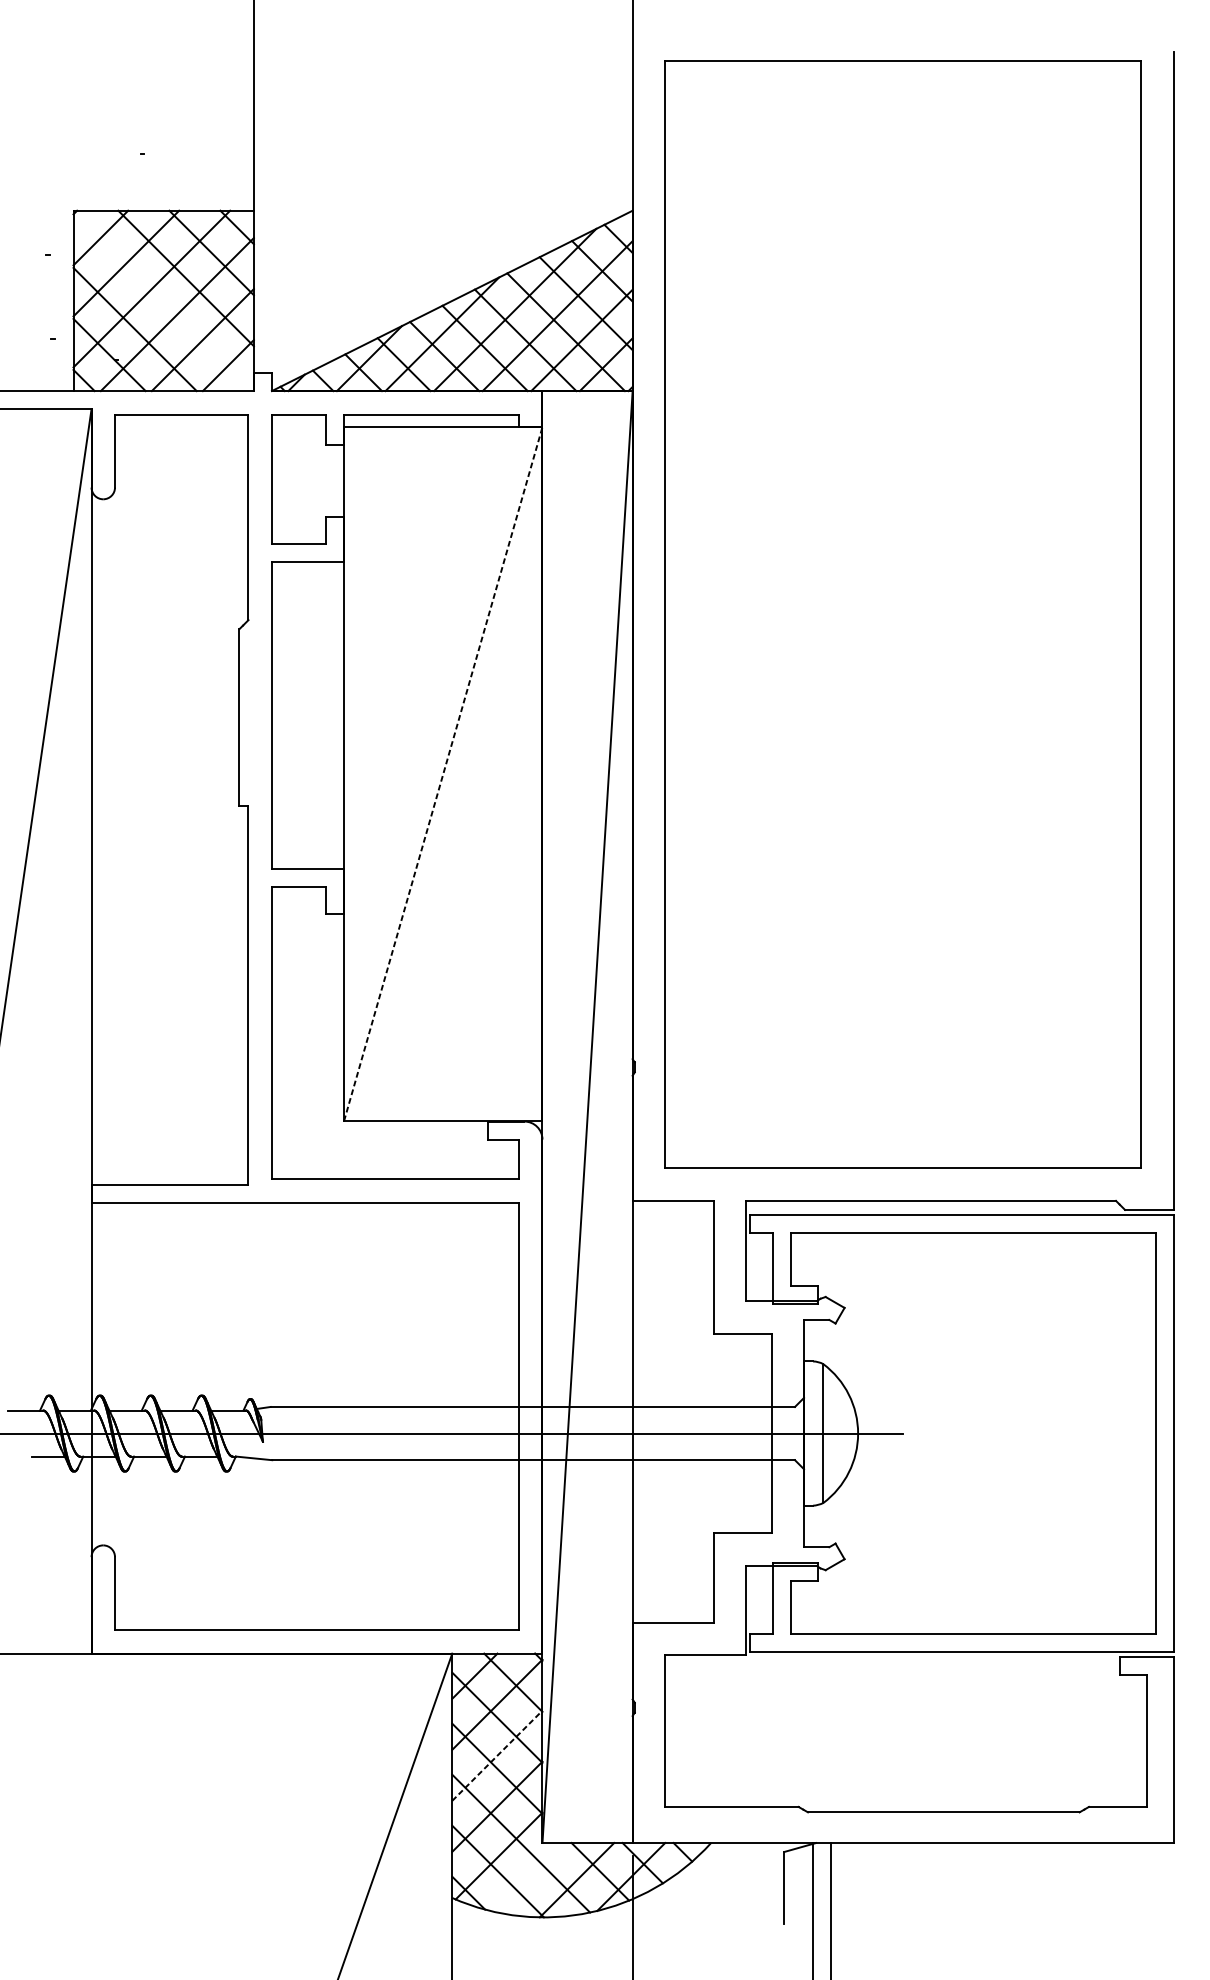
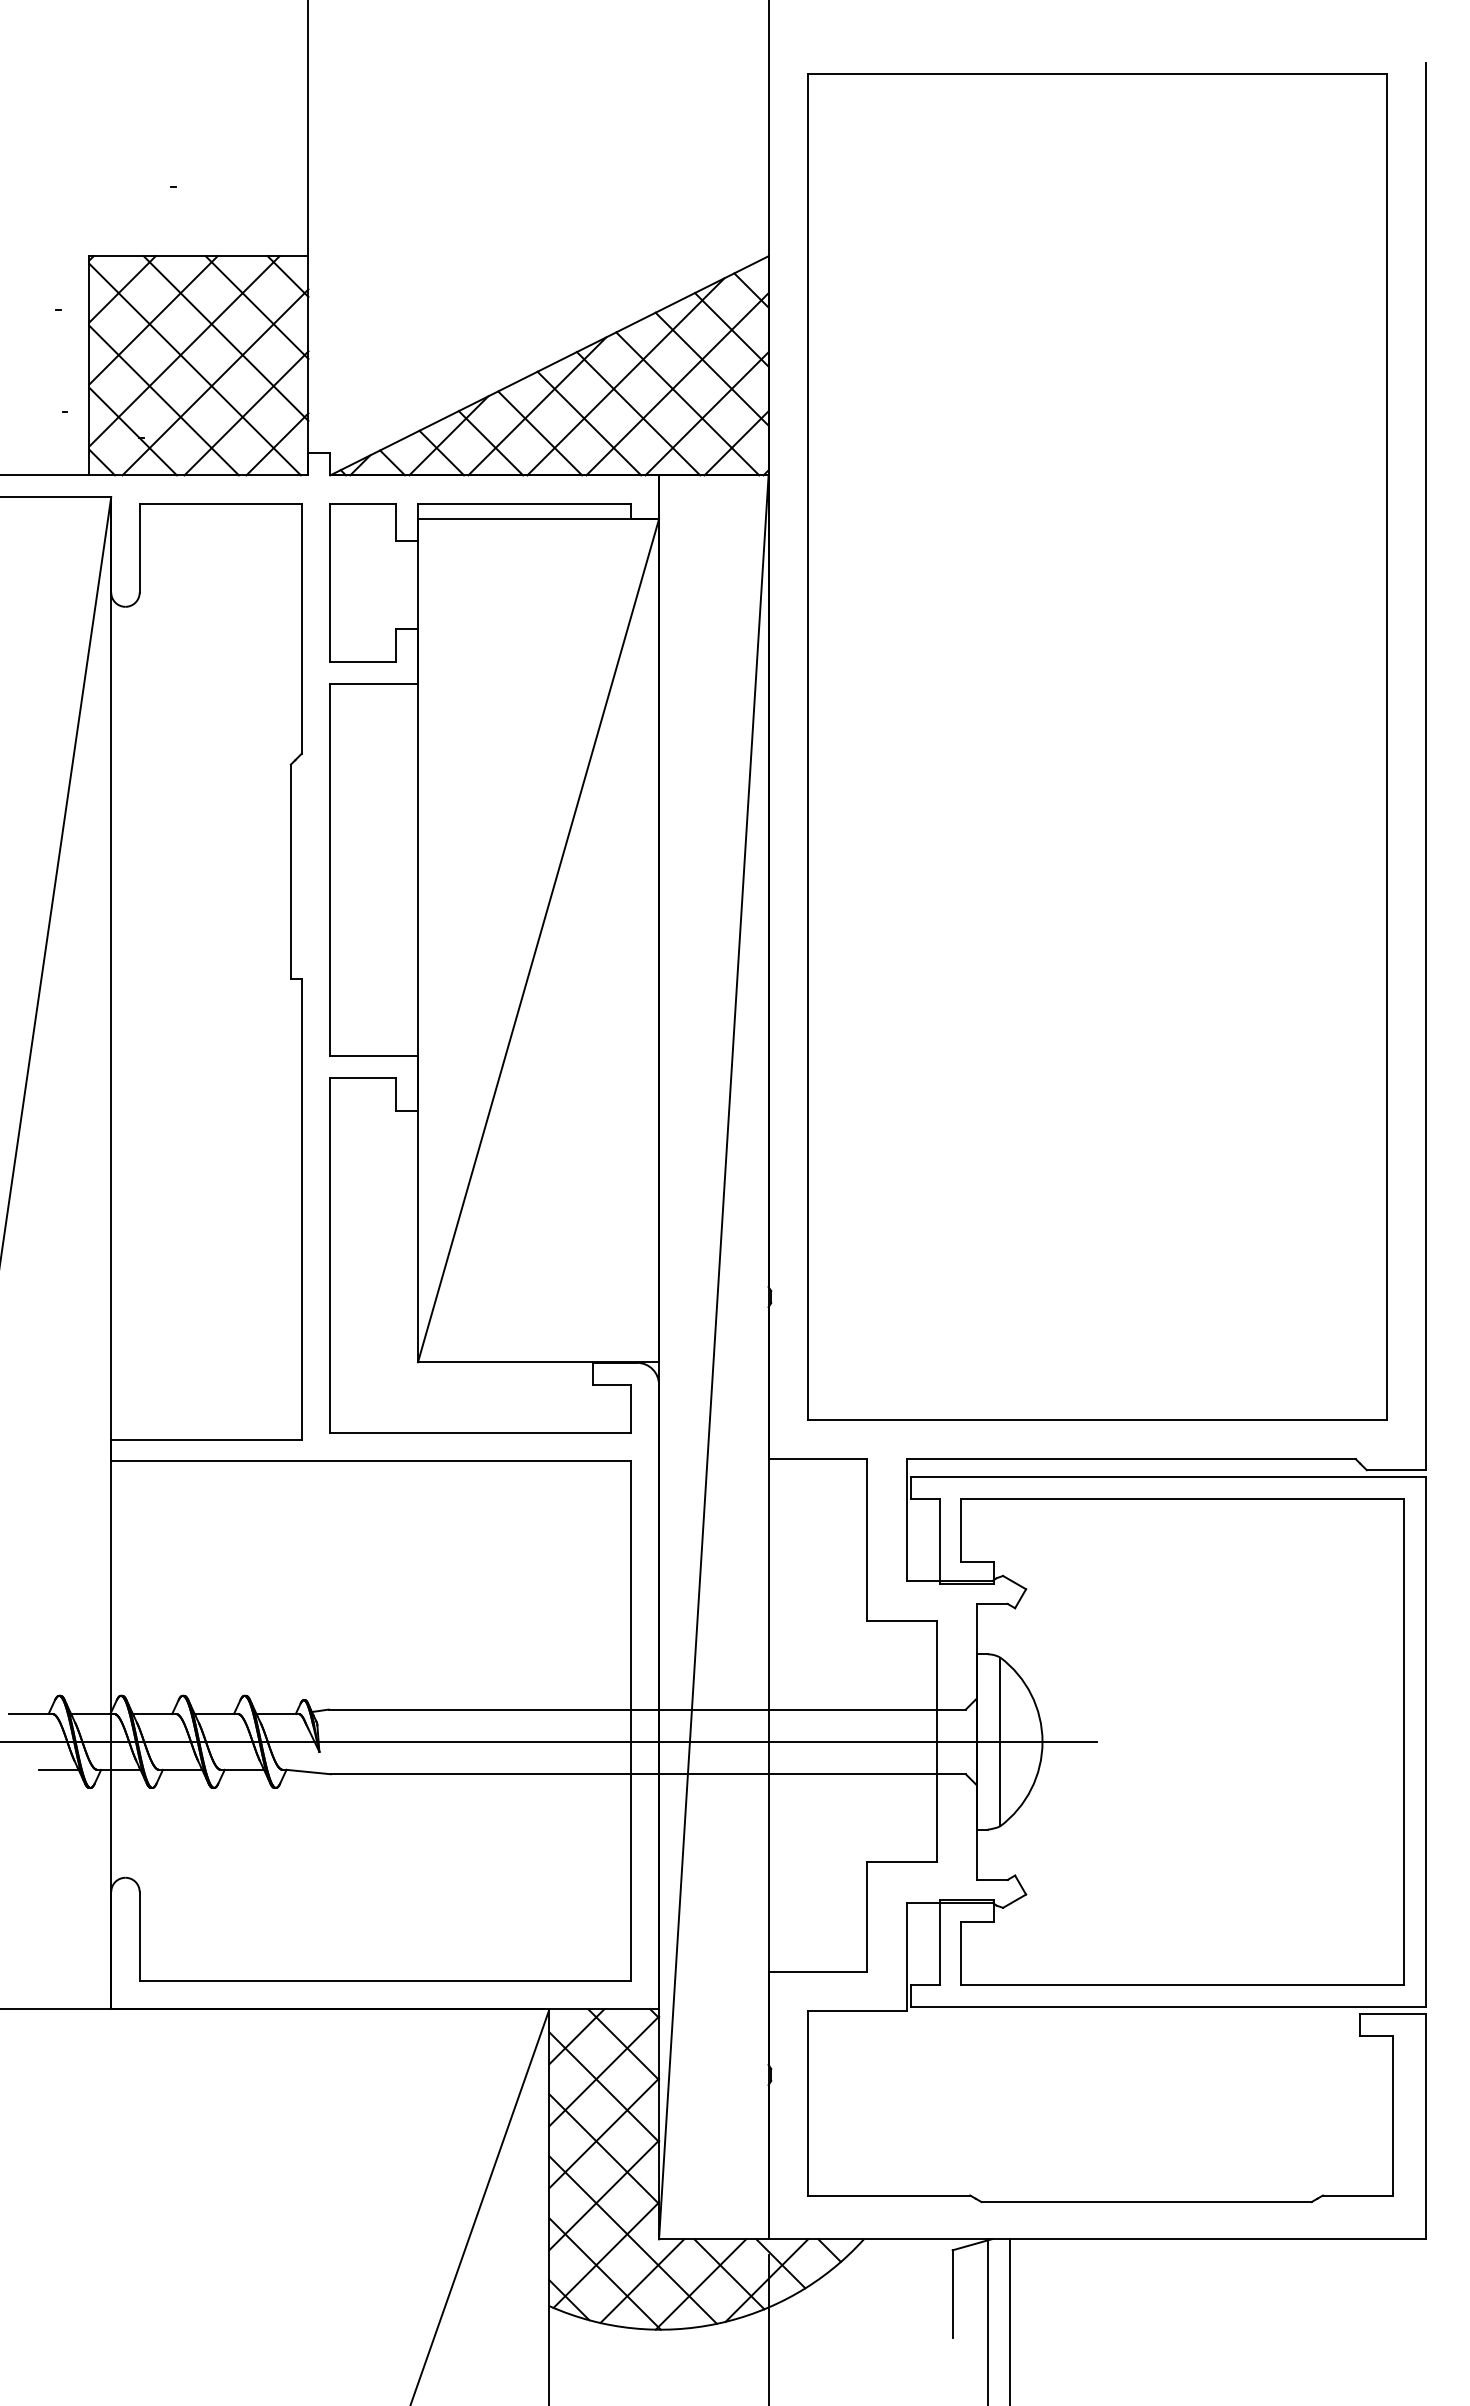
line: (160, 303) -> (194, 369), added
line: (443, 773) -> (538, 940), dashed -> solid
line: (497, 1755) -> (604, 2132), dashed -> solid
line: (528, 1877) -> (642, 2281), added

